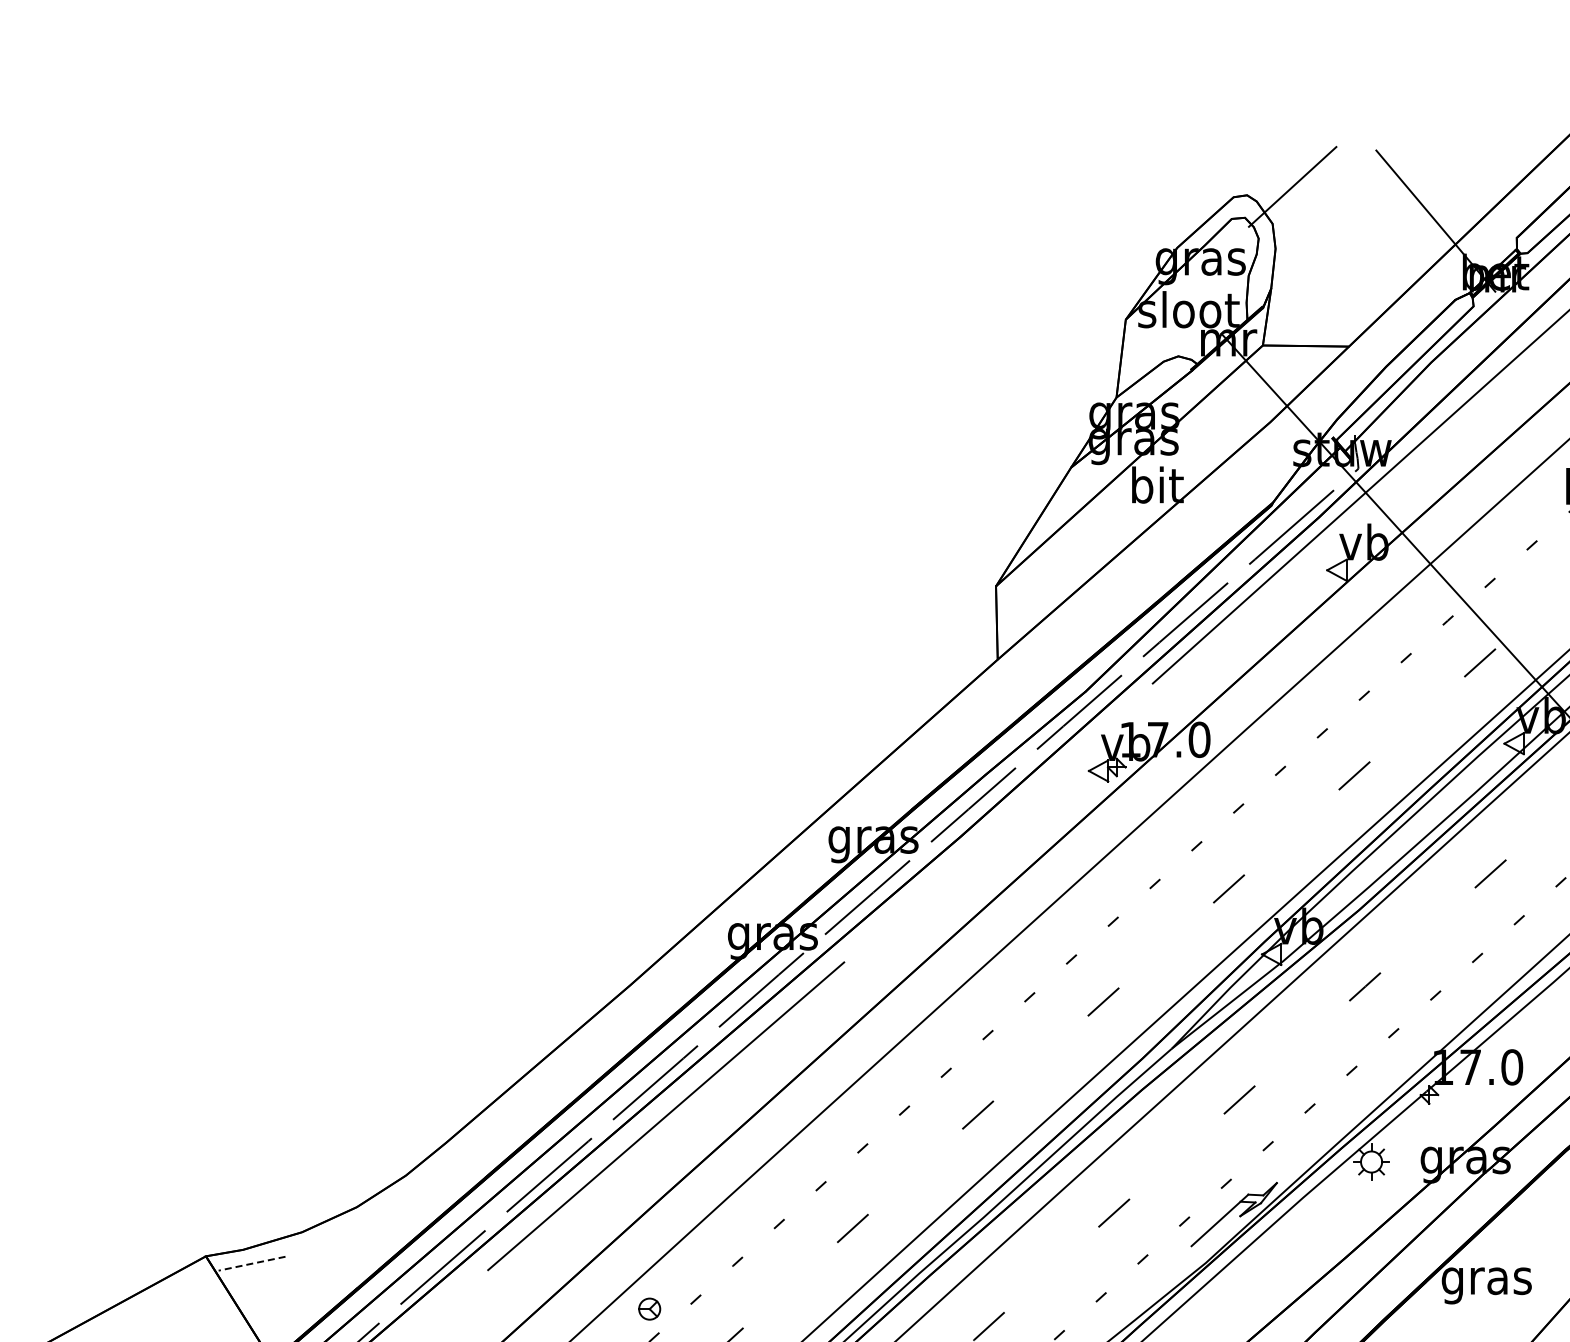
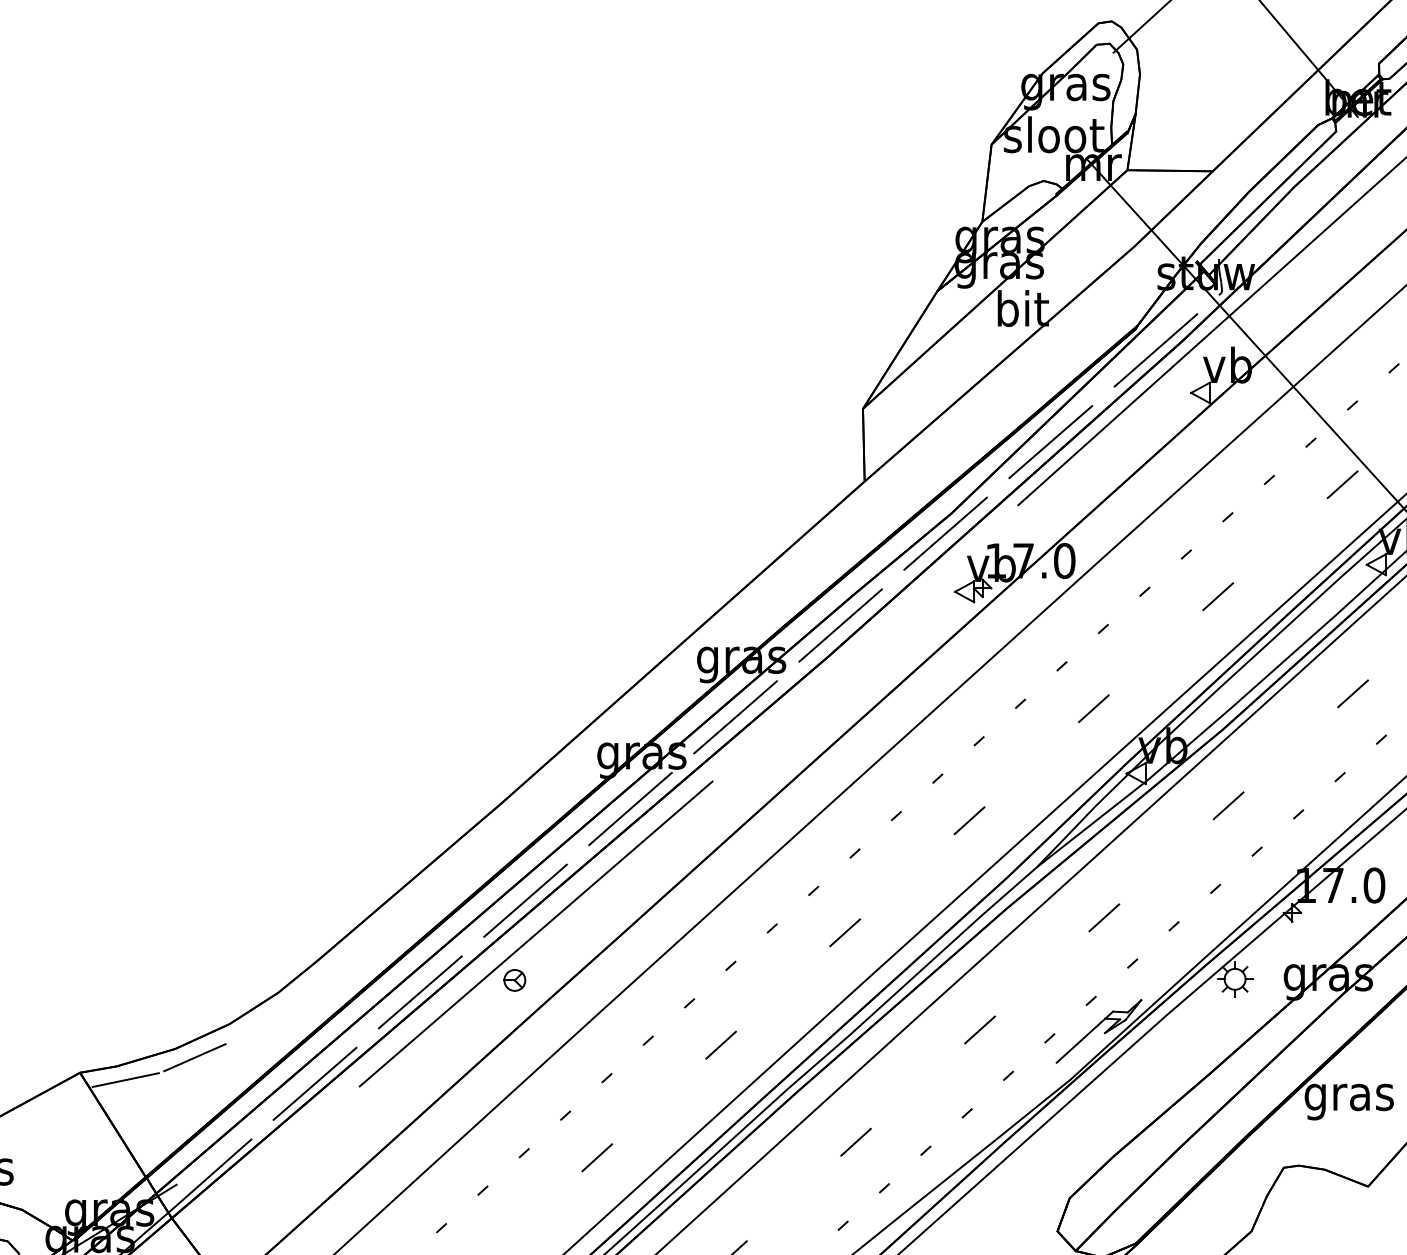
line: (321, 1240) -> (194, 1057), added
line: (251, 1263) -> (125, 1079), dashed -> solid
part: (649, 1308) -> (514, 979), moved

